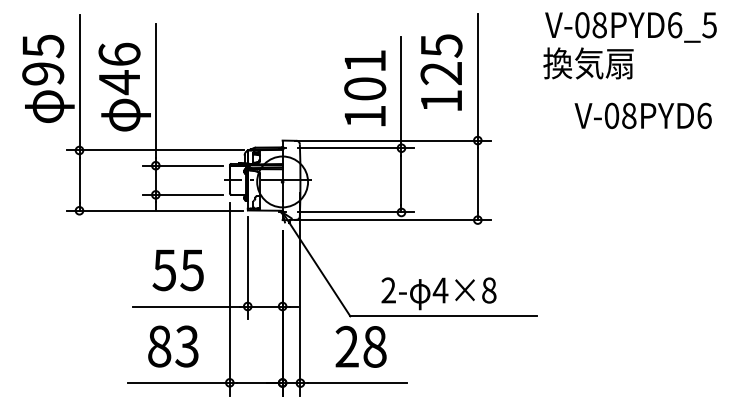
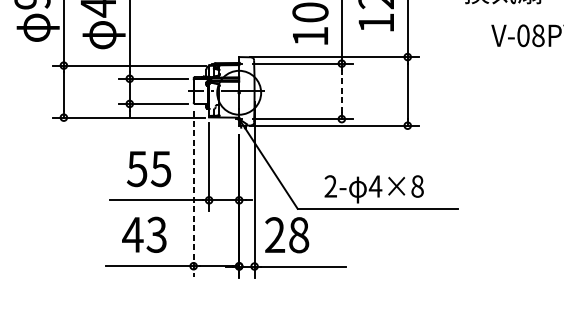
line: (401, 179) -> (341, 90), solid -> dashed
line: (229, 300) -> (193, 195), solid -> dashed
text: (158, 346) -> (132, 234), 83 -> 43
text: (360, 346) -> (286, 234), moved

